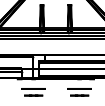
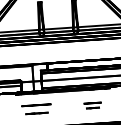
part: (79, 92) -> (92, 105), size x0.6

